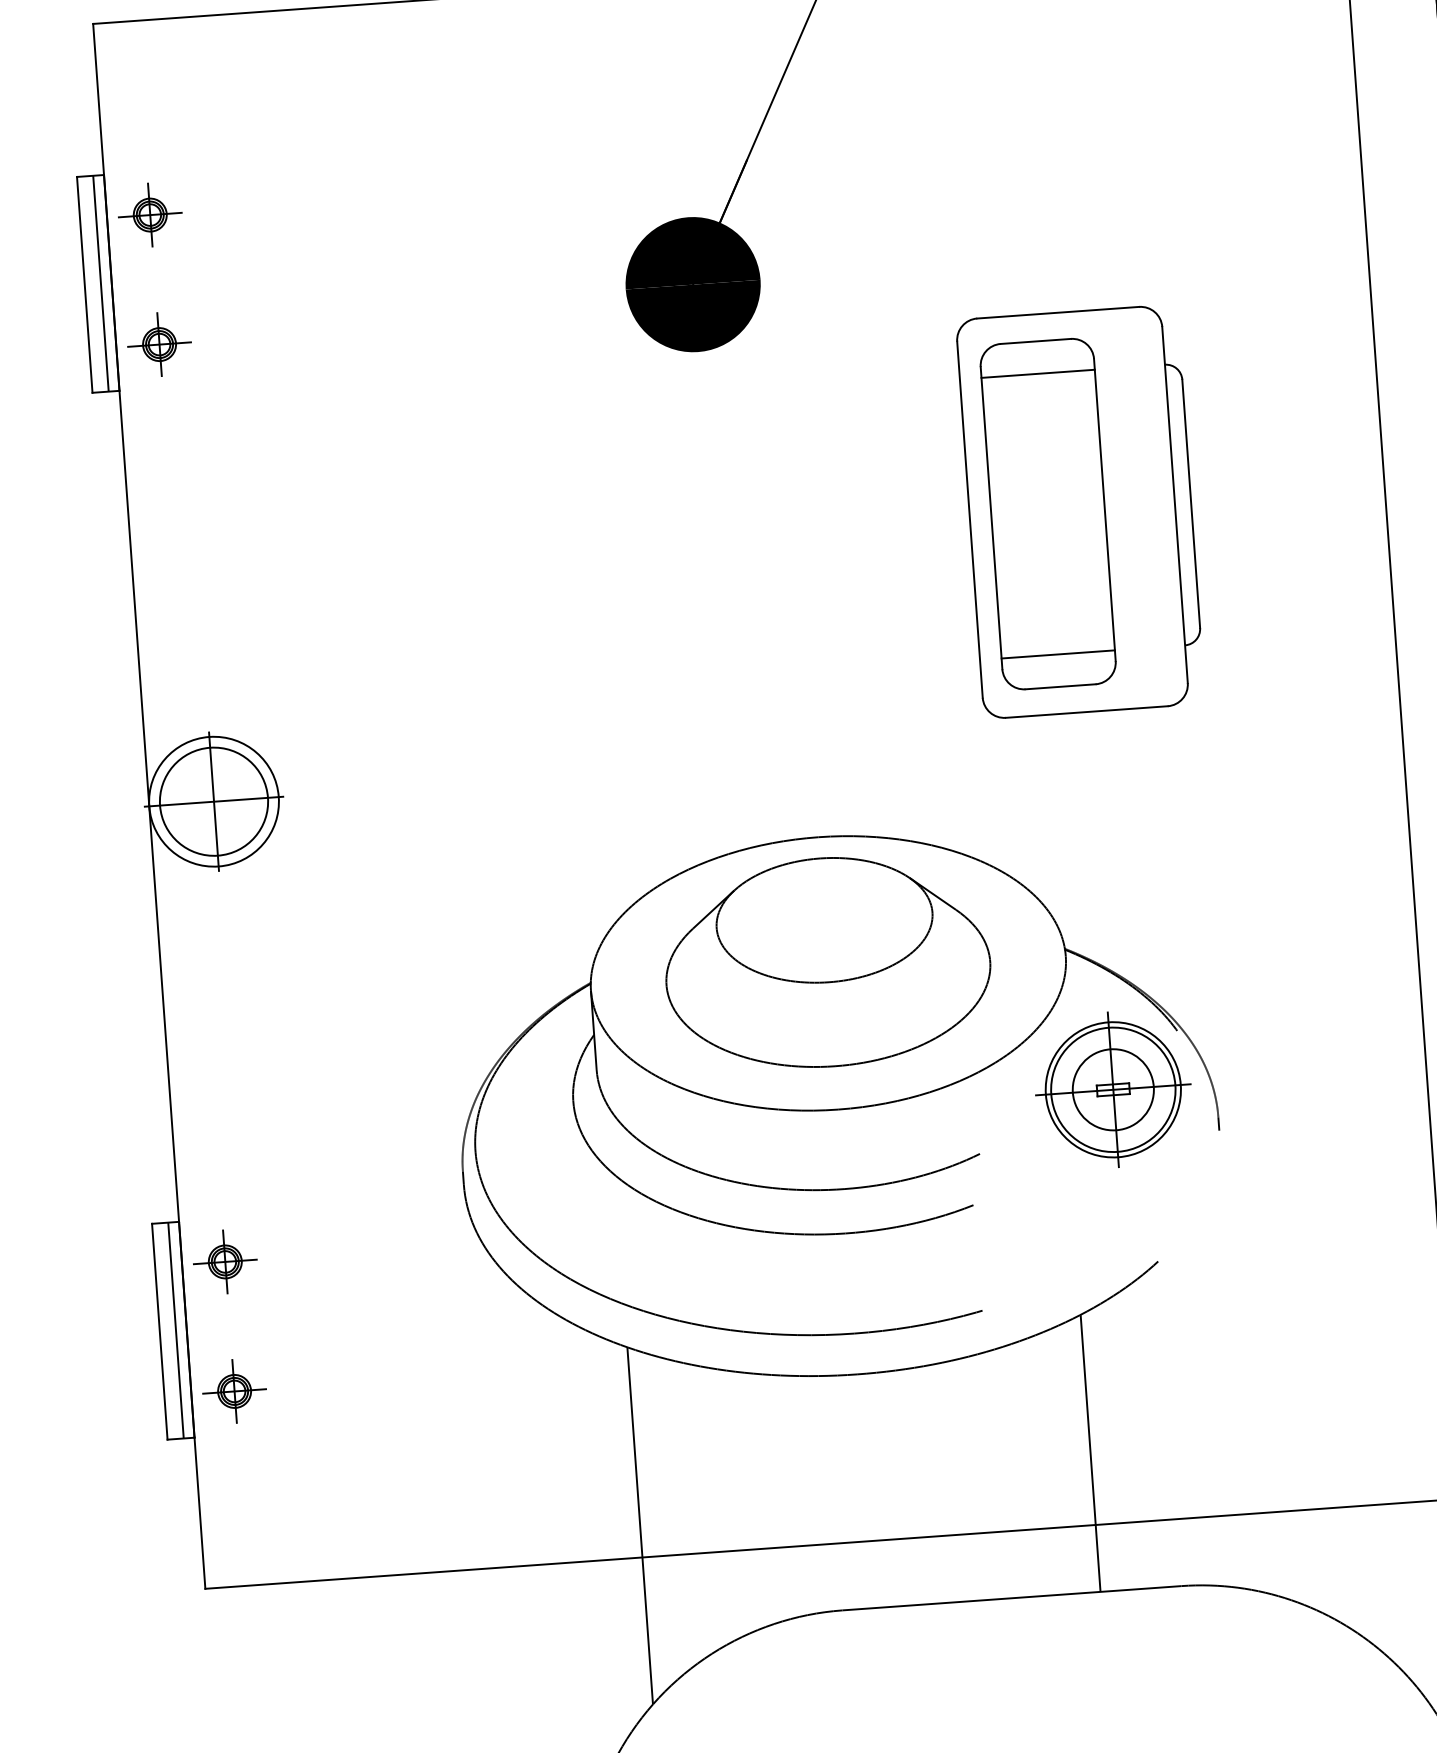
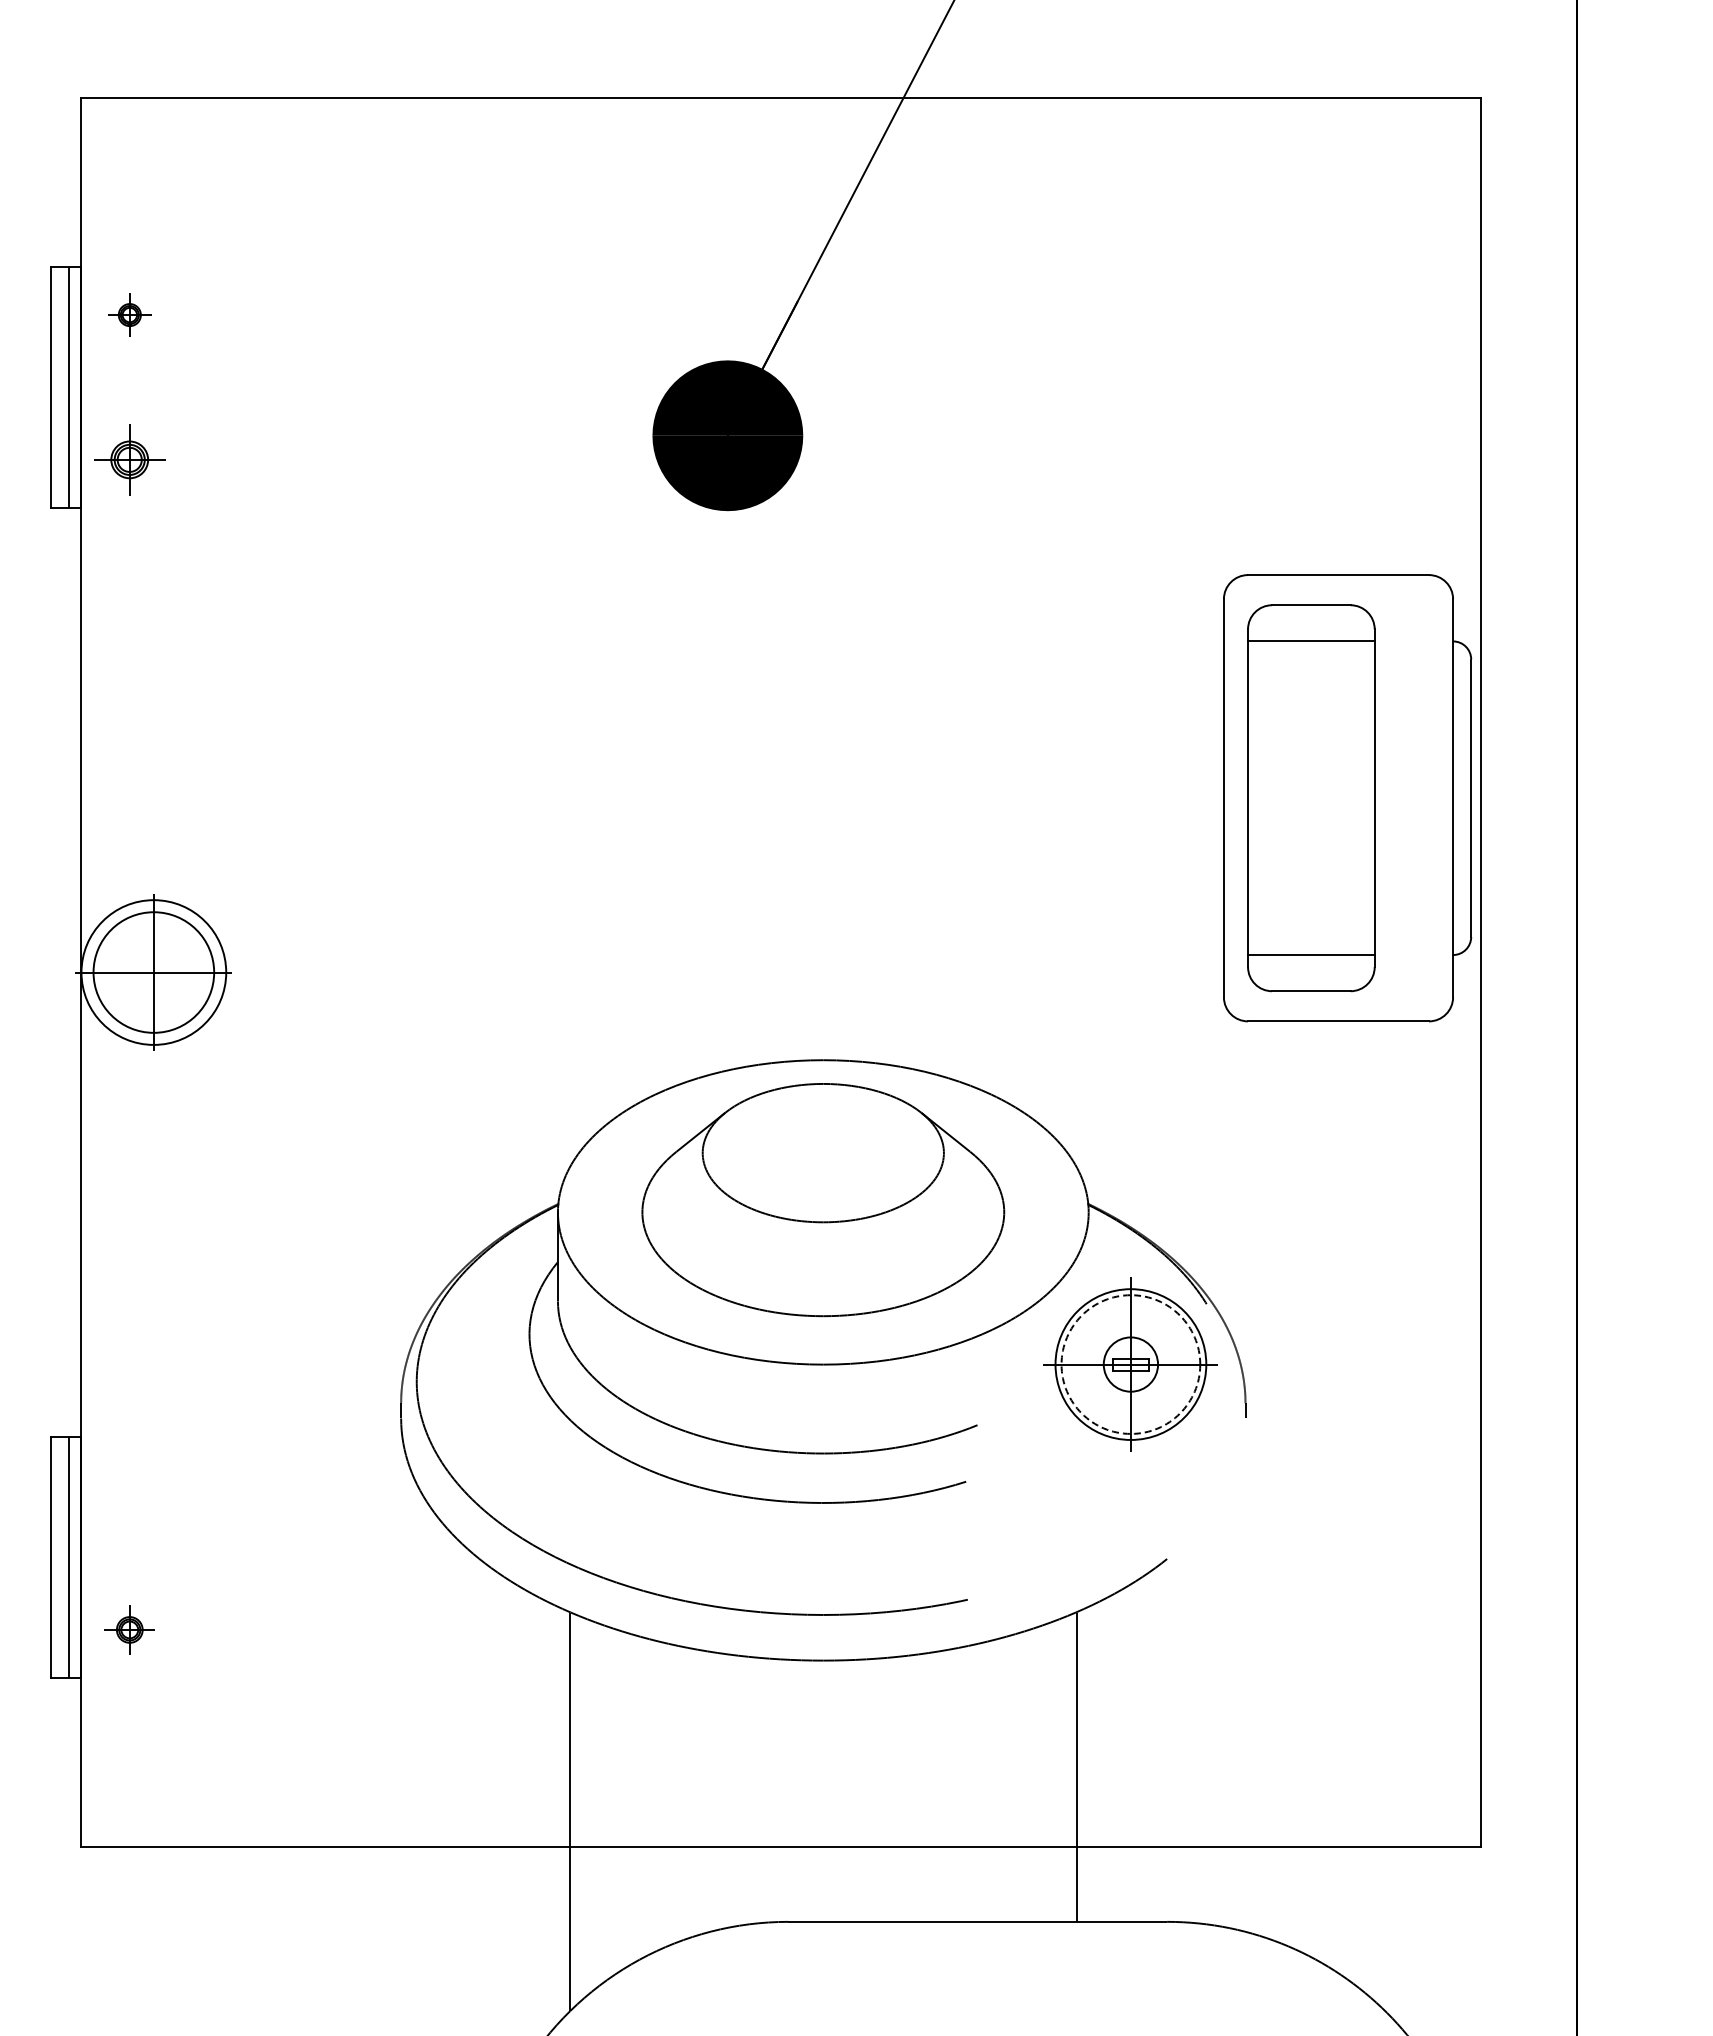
part: (150, 214) -> (129, 314), size x0.6
part: (1080, 512) -> (1347, 798), moved
circle: (1112, 1089) -> (1130, 1364), size x0.6
circle: (1112, 1089) -> (1130, 1364), solid -> dashed
part: (225, 1261) -> (129, 1484), removed
part: (234, 1391) -> (129, 1629), size x0.7

